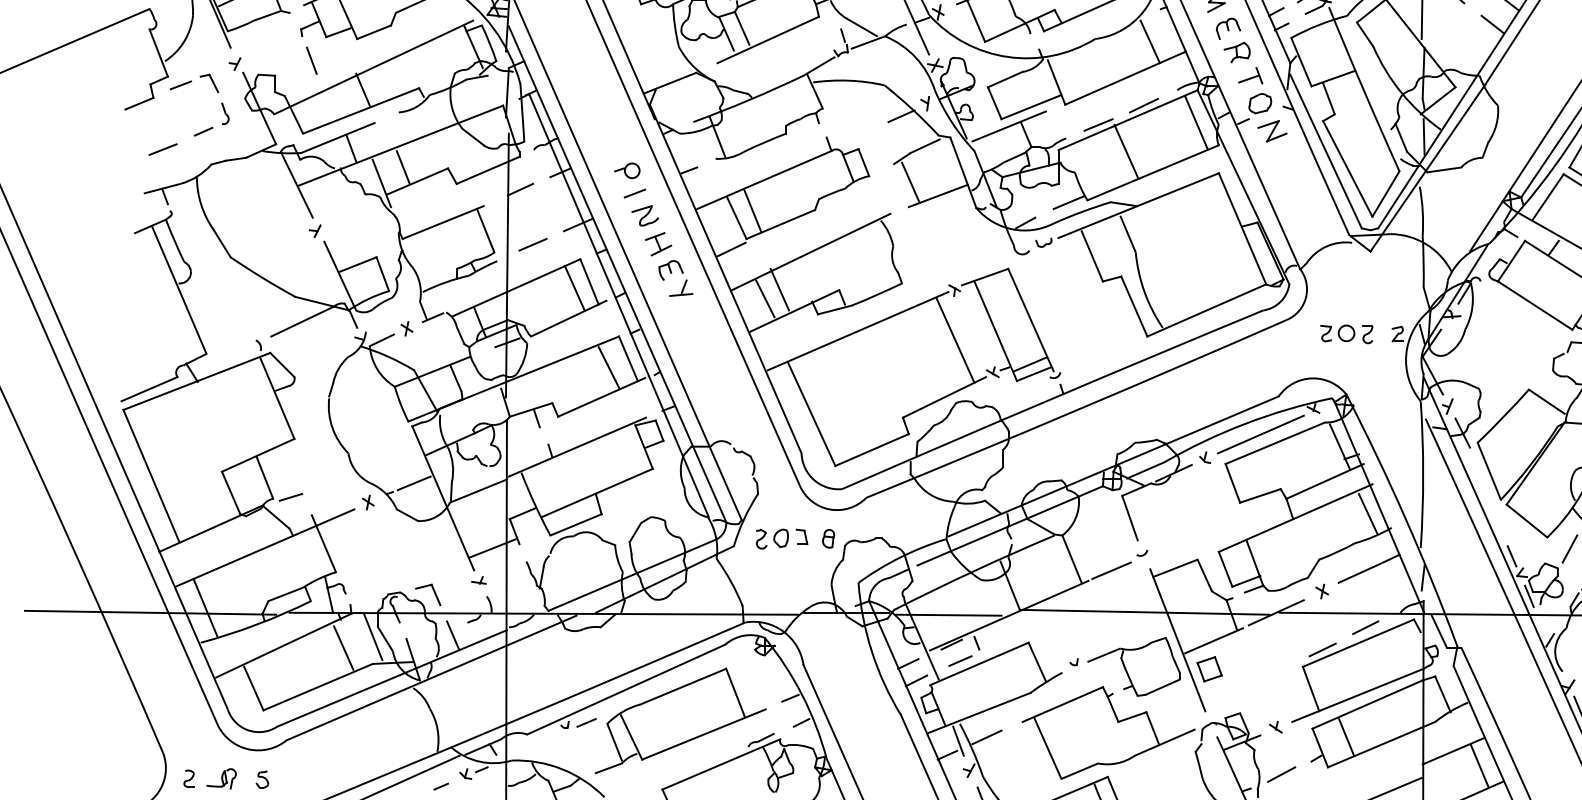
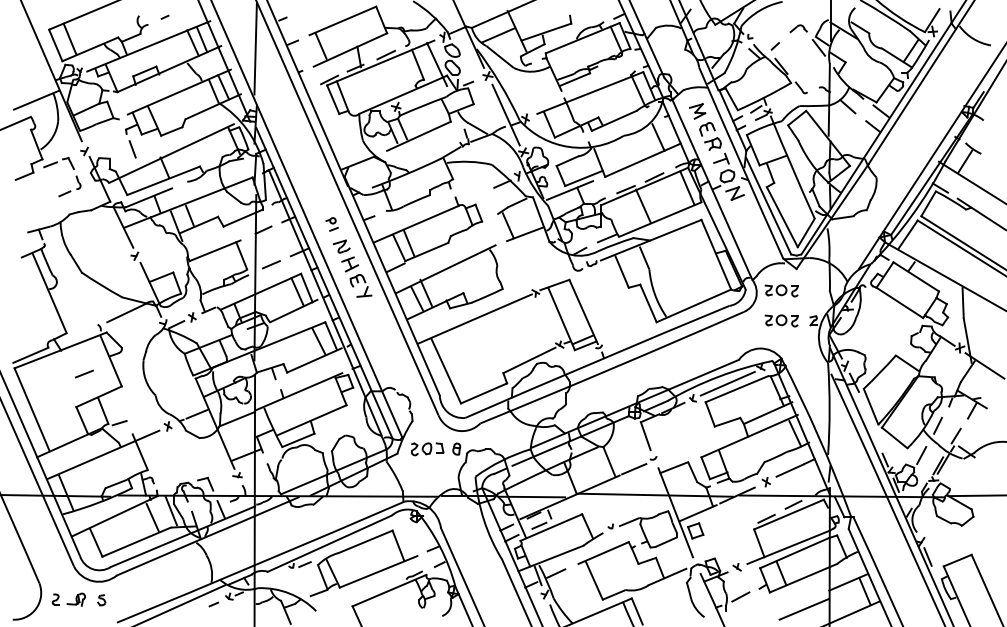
line: (163, 148) -> (84, 373), moved
part: (628, 180) -> (331, 224), size x0.6
part: (1346, 285) -> (781, 290), added
line: (955, 340) -> (536, 324), removed

